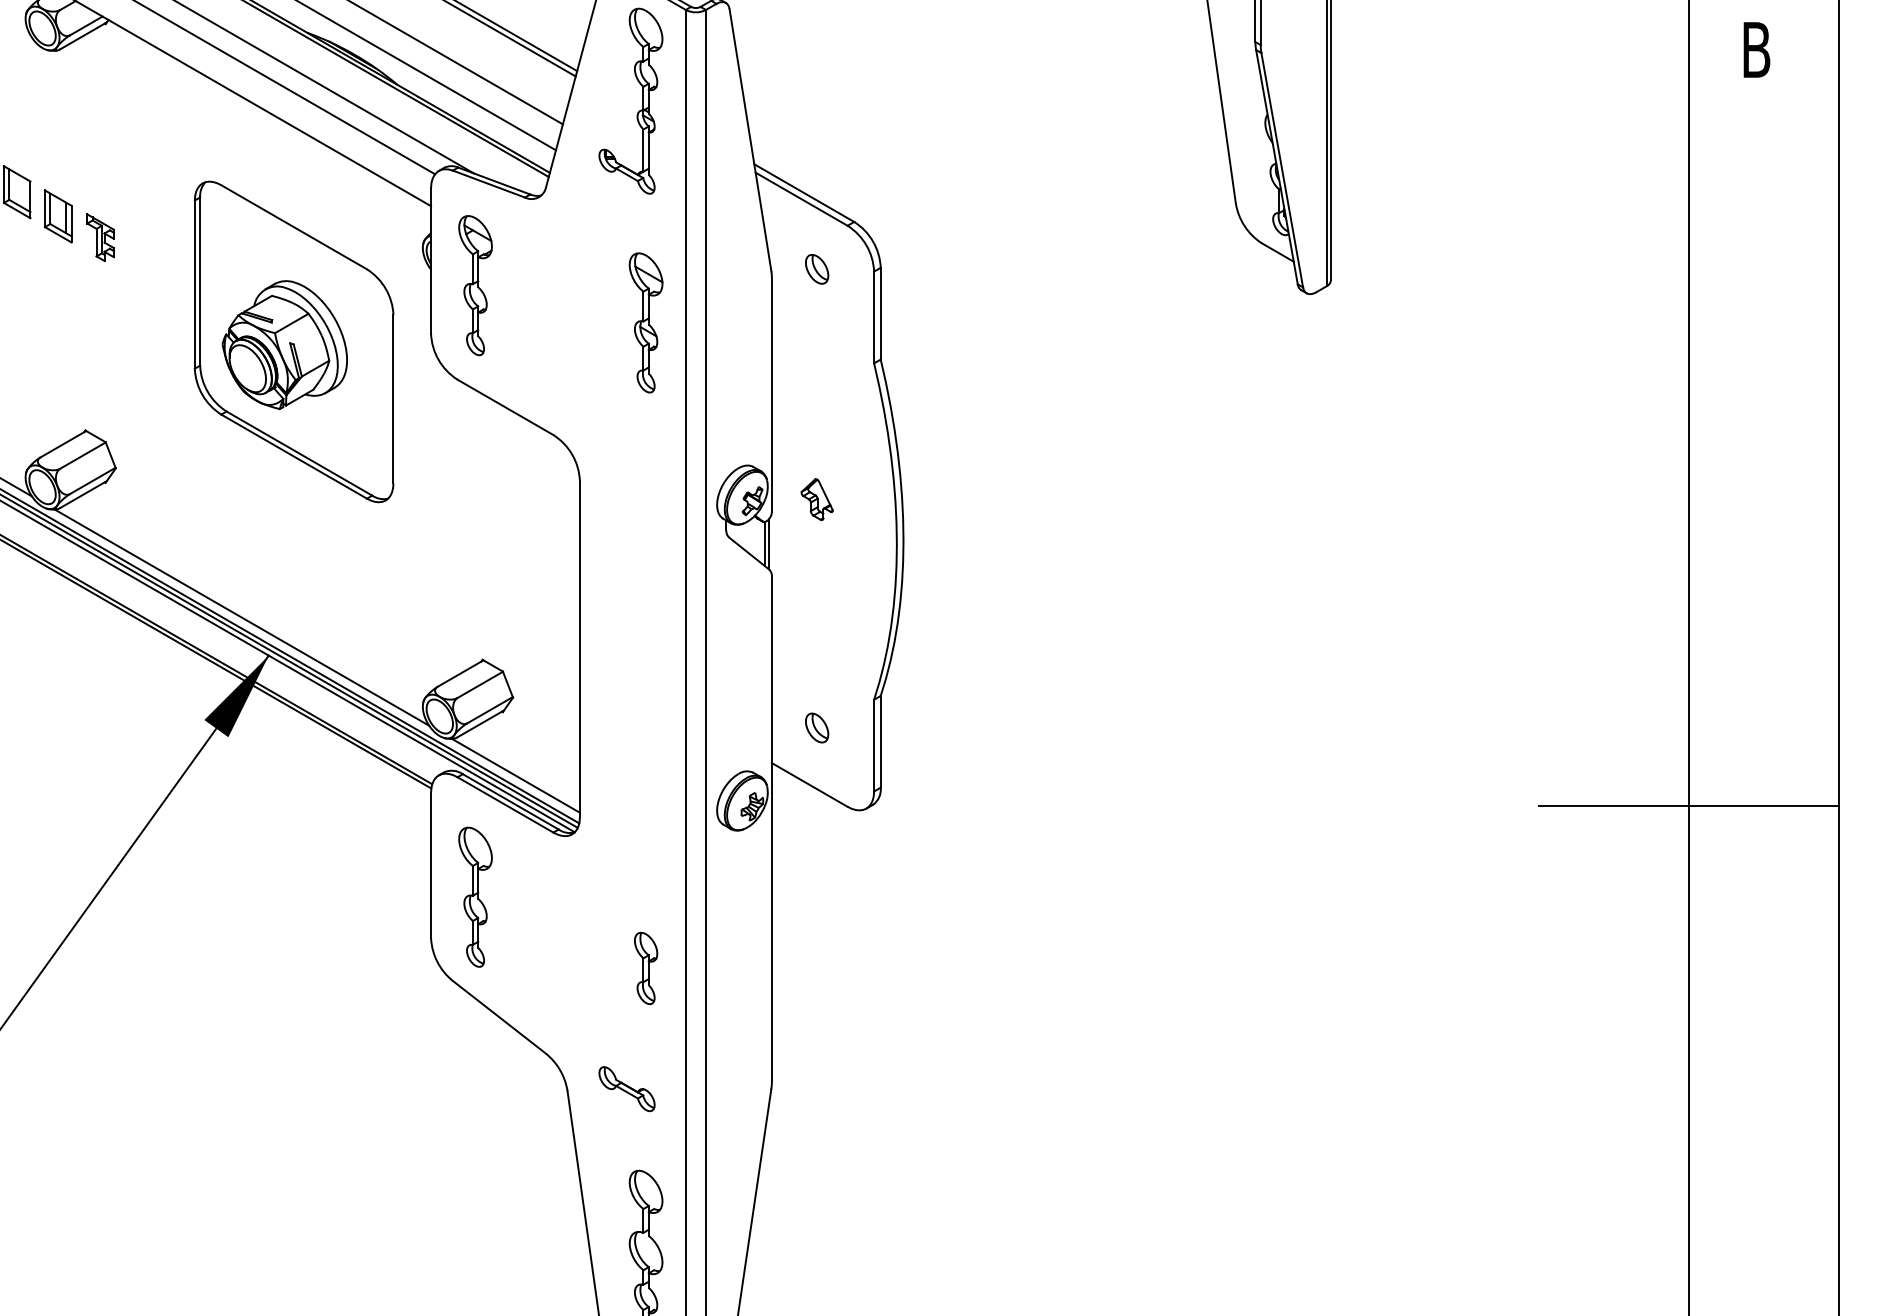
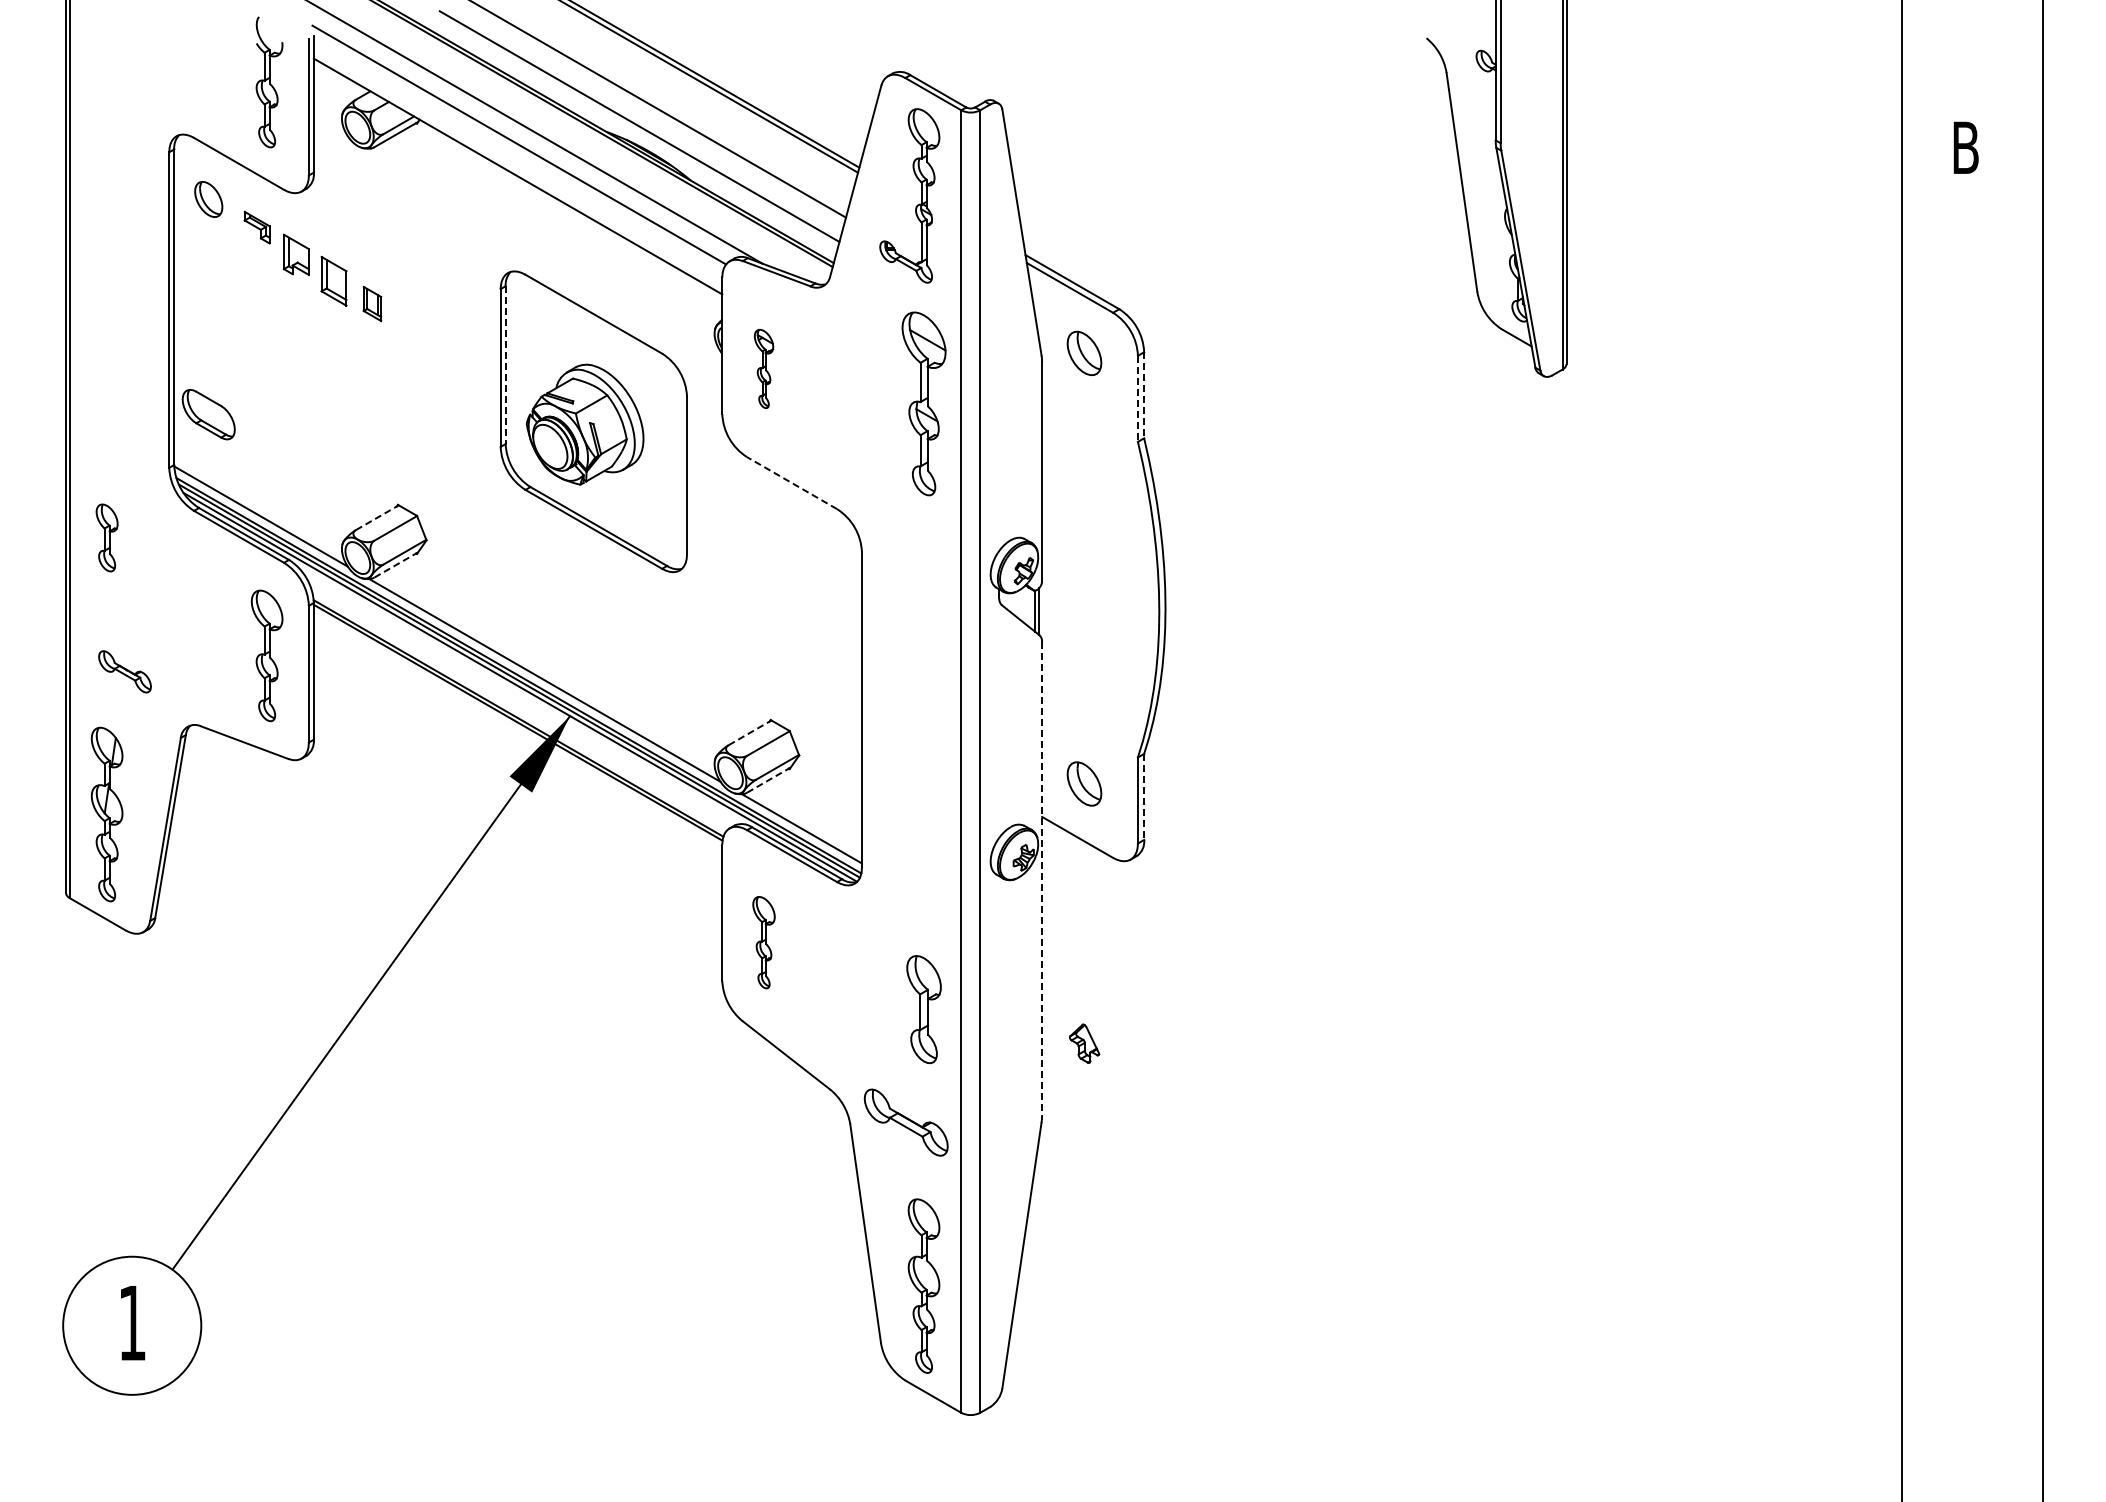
part: (58, 215) -> (372, 303), size x0.7
part: (99, 237) -> (411, 323), removed
part: (817, 269) -> (1084, 353), size x1.6
line: (199, 281) -> (505, 365), solid -> dashed
part: (474, 285) -> (763, 368), size x0.6
line: (881, 313) -> (1144, 395), solid -> dashed
line: (873, 318) -> (1137, 399), solid -> dashed
part: (645, 322) -> (923, 403), size x1.4
line: (505, 407) -> (792, 483), solid -> dashed
line: (63, 443) -> (377, 517), solid -> dashed
line: (83, 494) -> (396, 564), solid -> dashed
part: (817, 499) -> (1084, 1043), moved
line: (461, 673) -> (750, 732), solid -> dashed
line: (481, 723) -> (769, 779), solid -> dashed
part: (817, 727) -> (1084, 783), size x1.6
line: (881, 742) -> (1144, 797), solid -> dashed
line: (1687, 806) -> (1901, 857), removed
line: (772, 828) -> (1042, 878), solid -> dashed
part: (474, 896) -> (763, 942), size x0.7
part: (645, 968) -> (923, 1009), size x1.6
part: (626, 1088) -> (905, 1122), size x1.6

